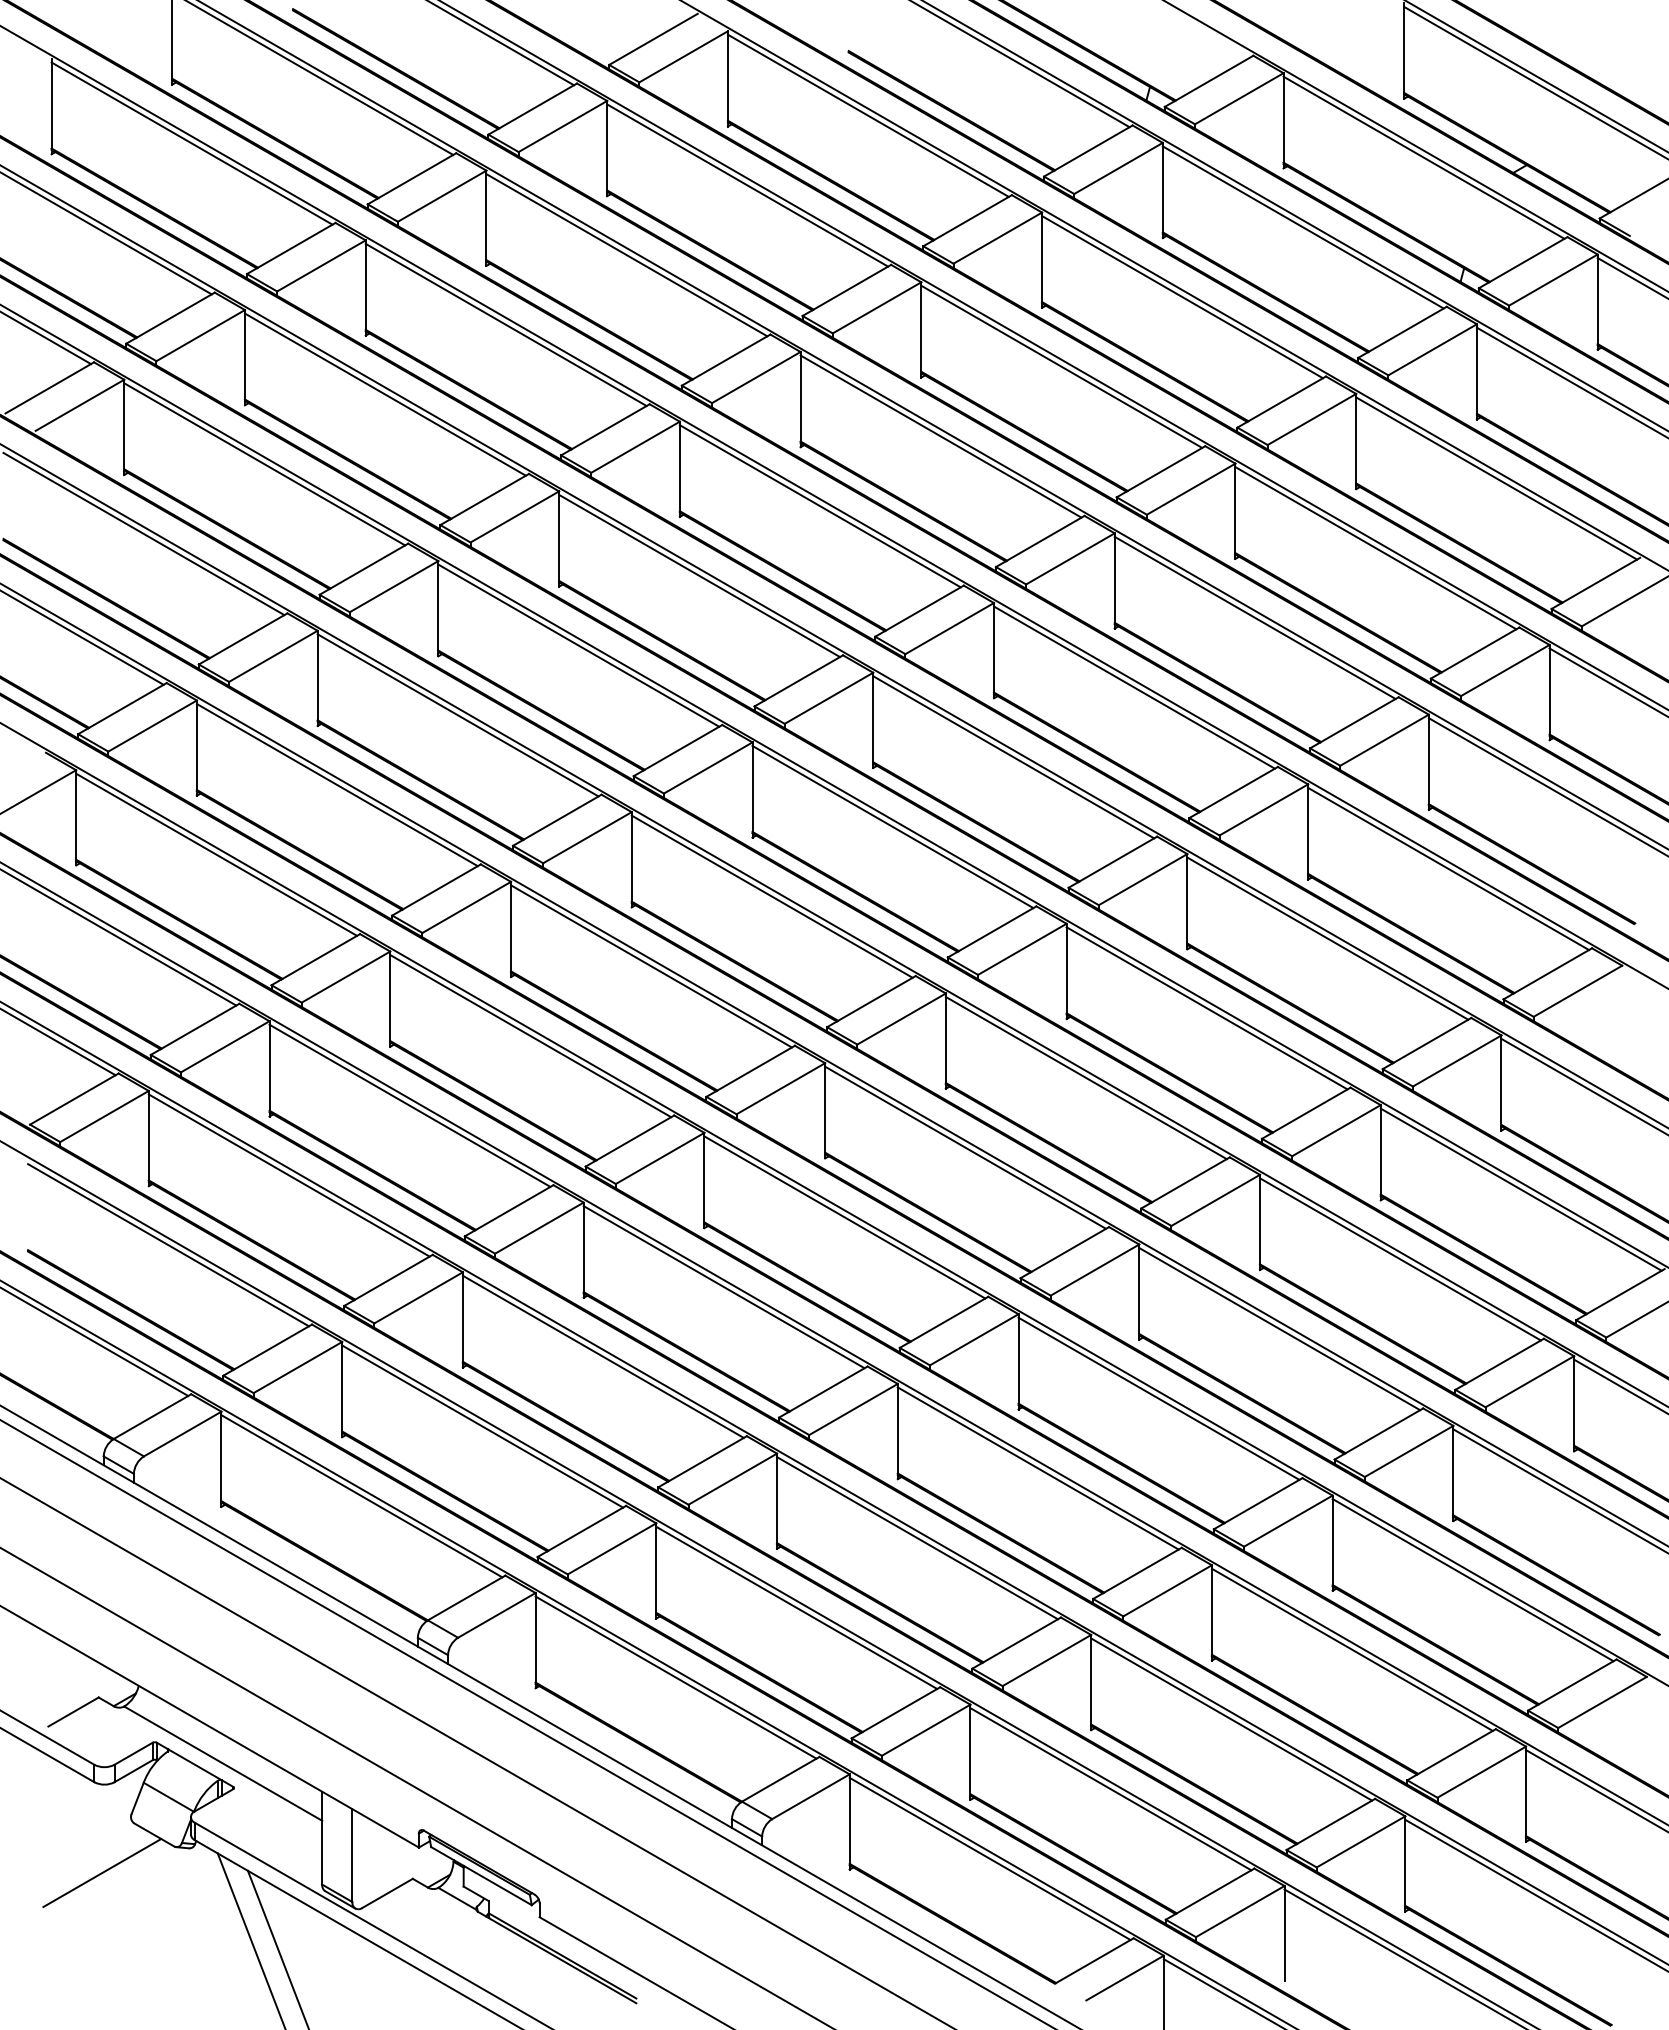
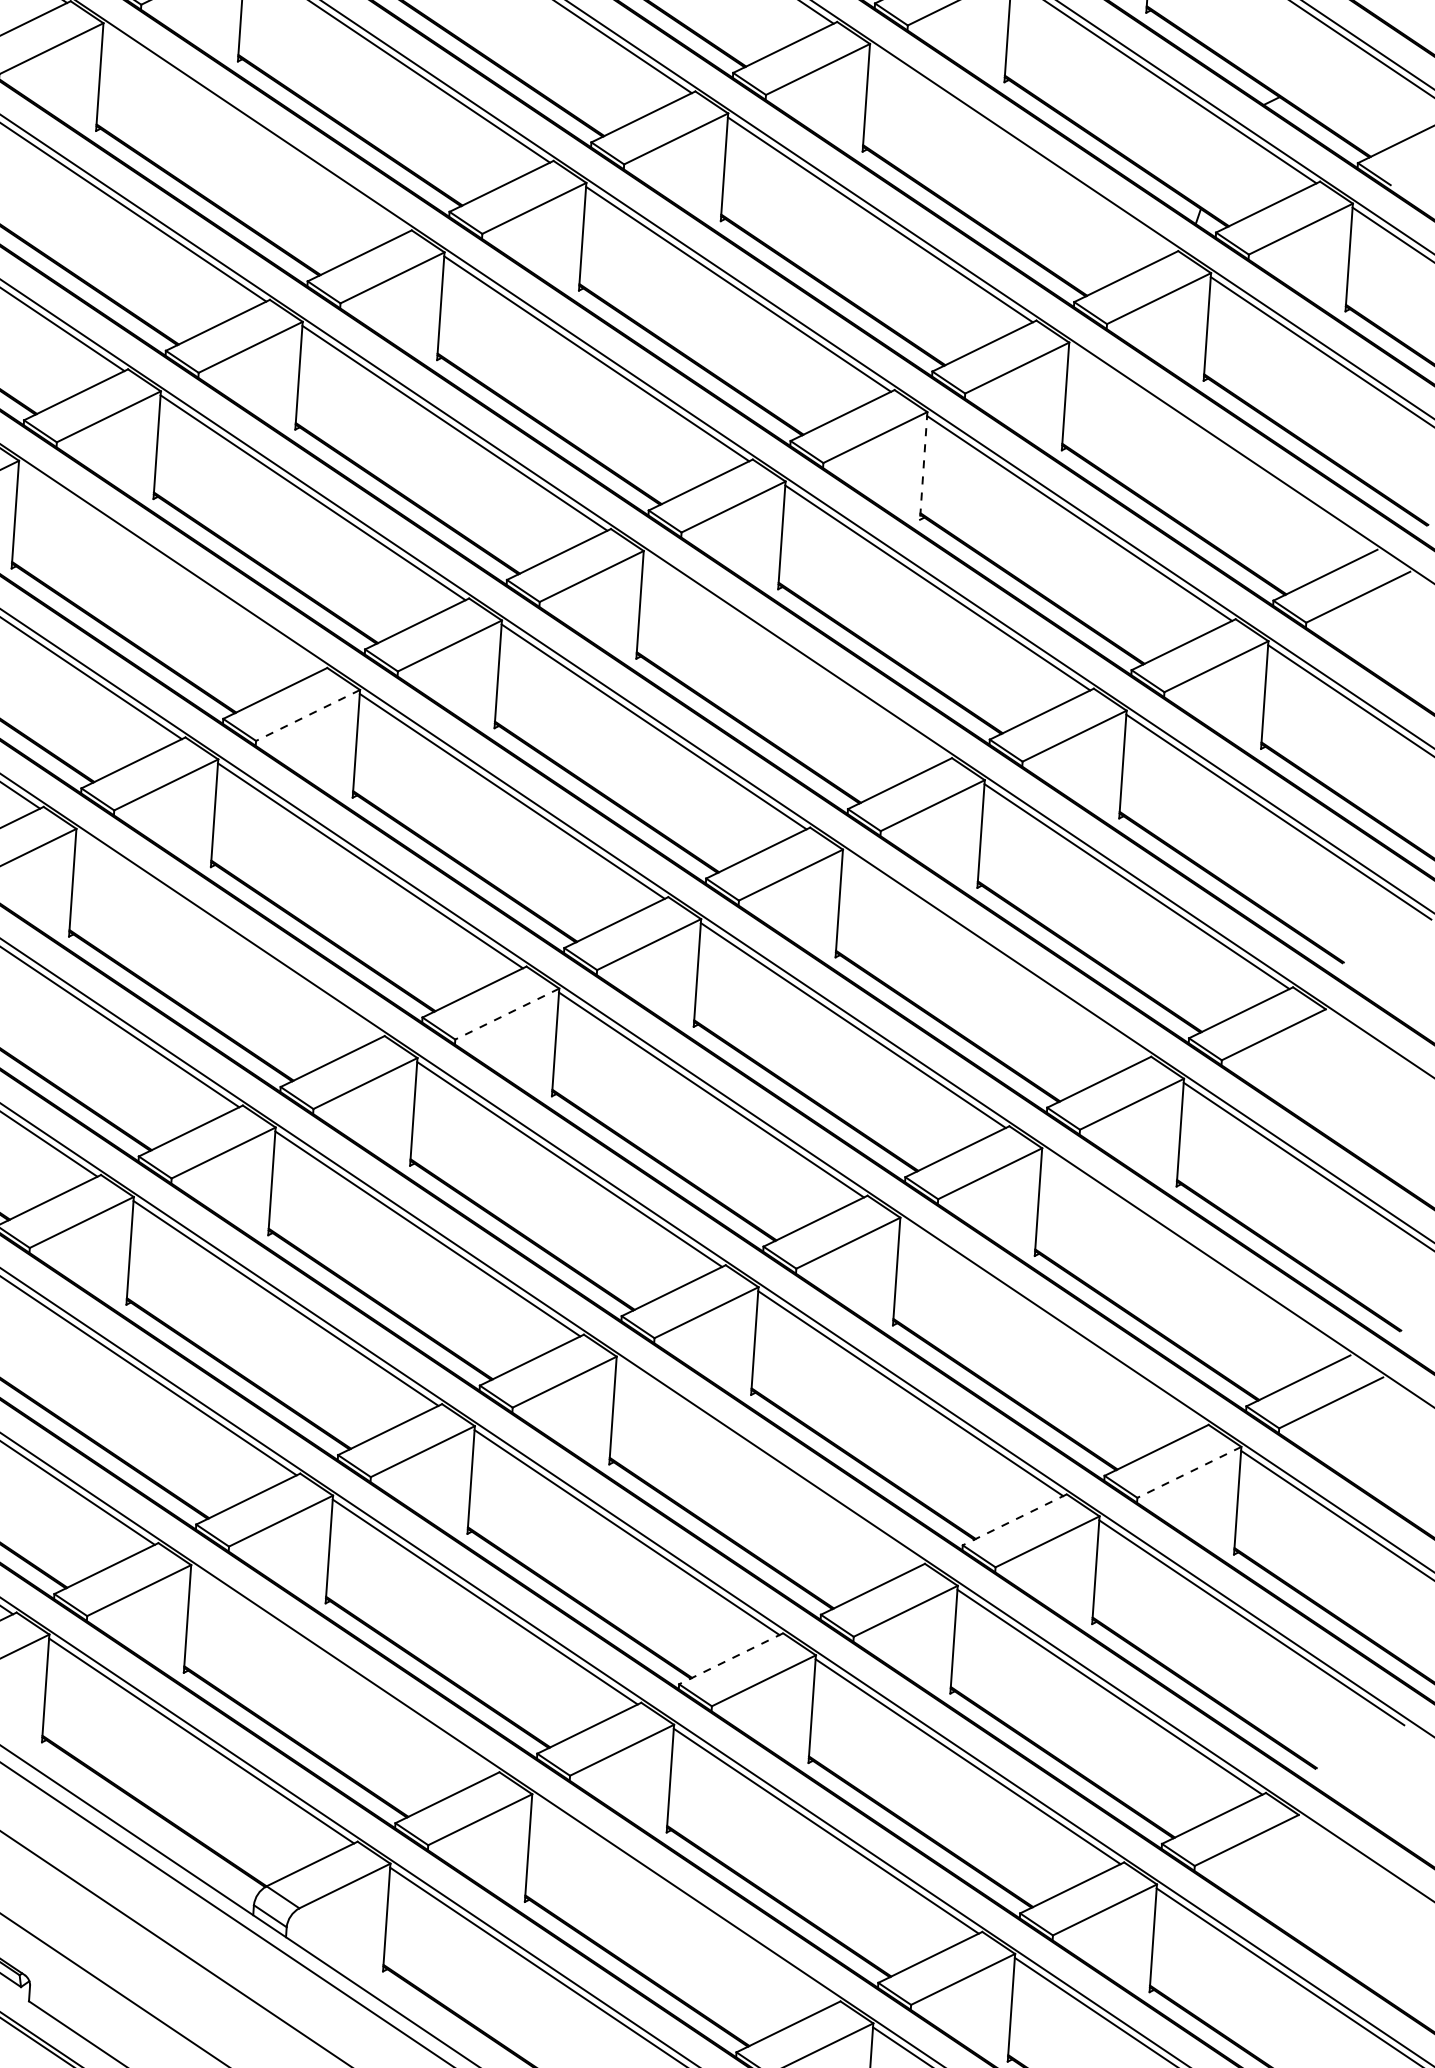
line: (1302, 227) -> (1021, 150), removed
line: (626, 255) -> (255, 129), removed
line: (1496, 478) -> (1221, 449), removed
line: (1235, 511) -> (923, 466), solid -> dashed
line: (578, 645) -> (170, 567), removed
line: (1133, 687) -> (794, 657), removed
line: (707, 768) -> (307, 715), solid -> dashed
line: (1327, 938) -> (994, 955), removed
line: (651, 966) -> (228, 935), removed
line: (901, 1019) -> (507, 1014), solid -> dashed
line: (1520, 1189) -> (1193, 1254), removed
line: (1400, 1259) -> (1052, 1324), removed
line: (1529, 1381) -> (1189, 1472), solid -> dashed
line: (1158, 1398) -> (768, 1462), removed
line: (1378, 1434) -> (1014, 1520), solid -> dashed
line: (1137, 1573) -> (731, 1658), solid -> dashed
line: (796, 1607) -> (343, 1671), removed
line: (1110, 1789) -> (684, 1900), removed

